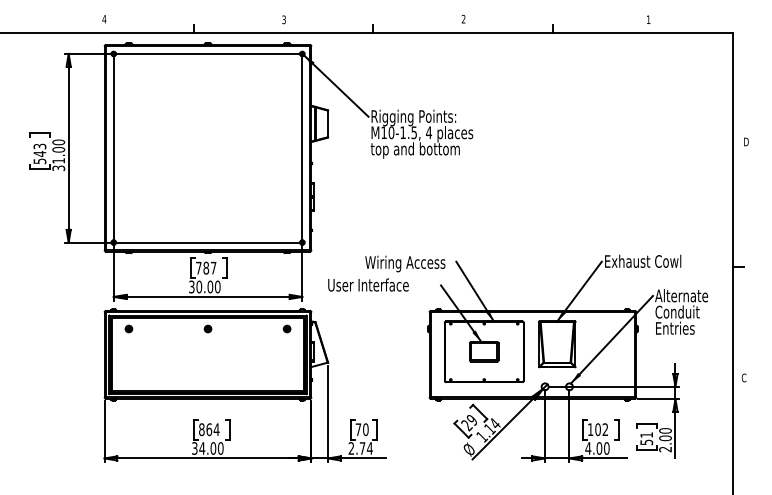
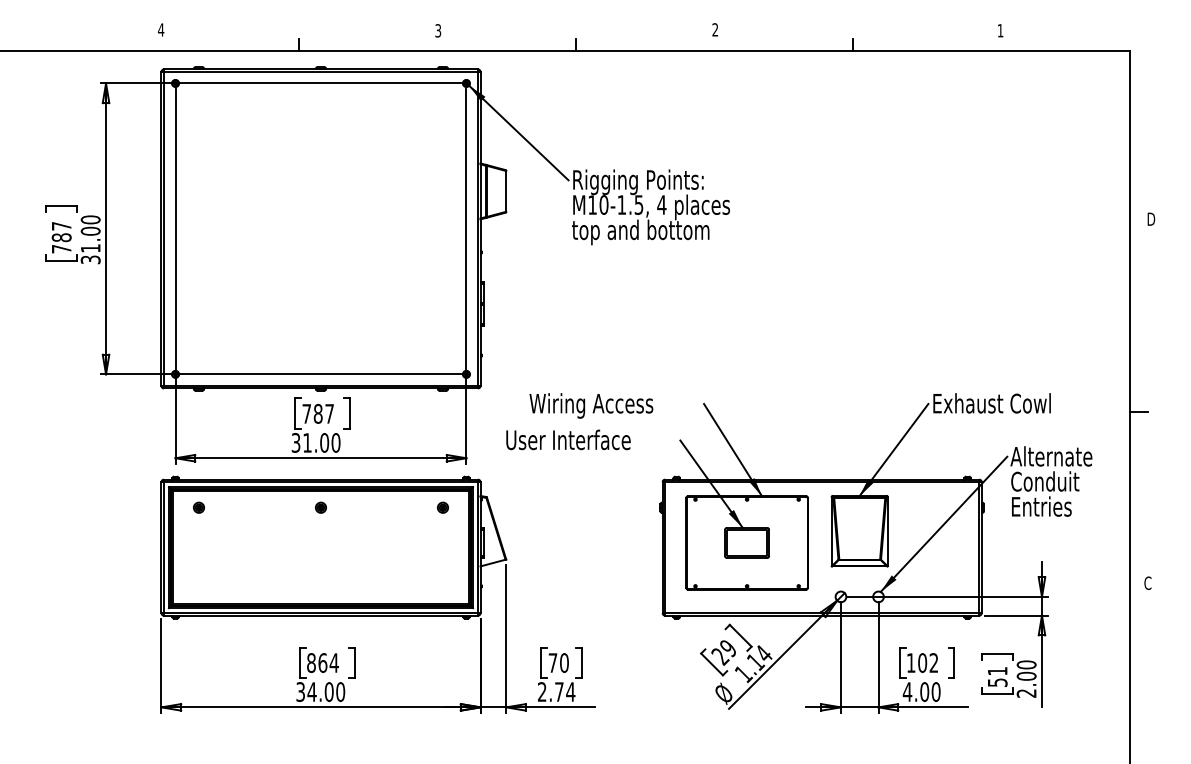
text: (39, 153) -> (61, 237), 543 -> 787
text: (405, 263) -> (591, 405), moved
text: (199, 286) -> (307, 442), 30.00 -> 31.00

